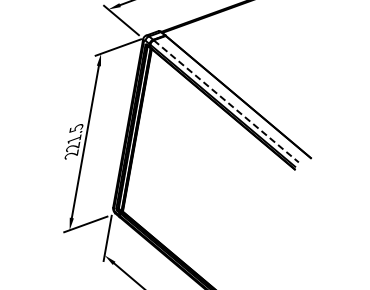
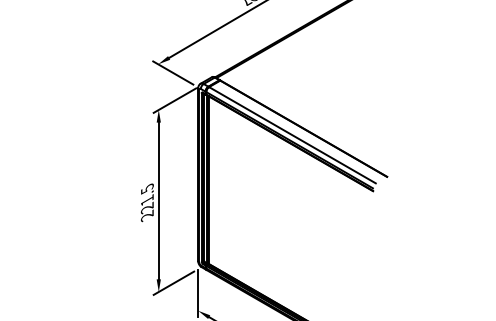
line: (226, 101) -> (292, 135), dashed -> solid

